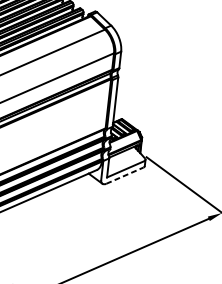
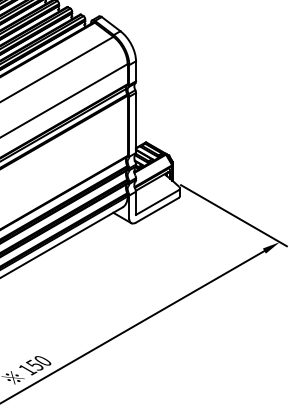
line: (125, 175) -> (157, 210), dashed -> solid

